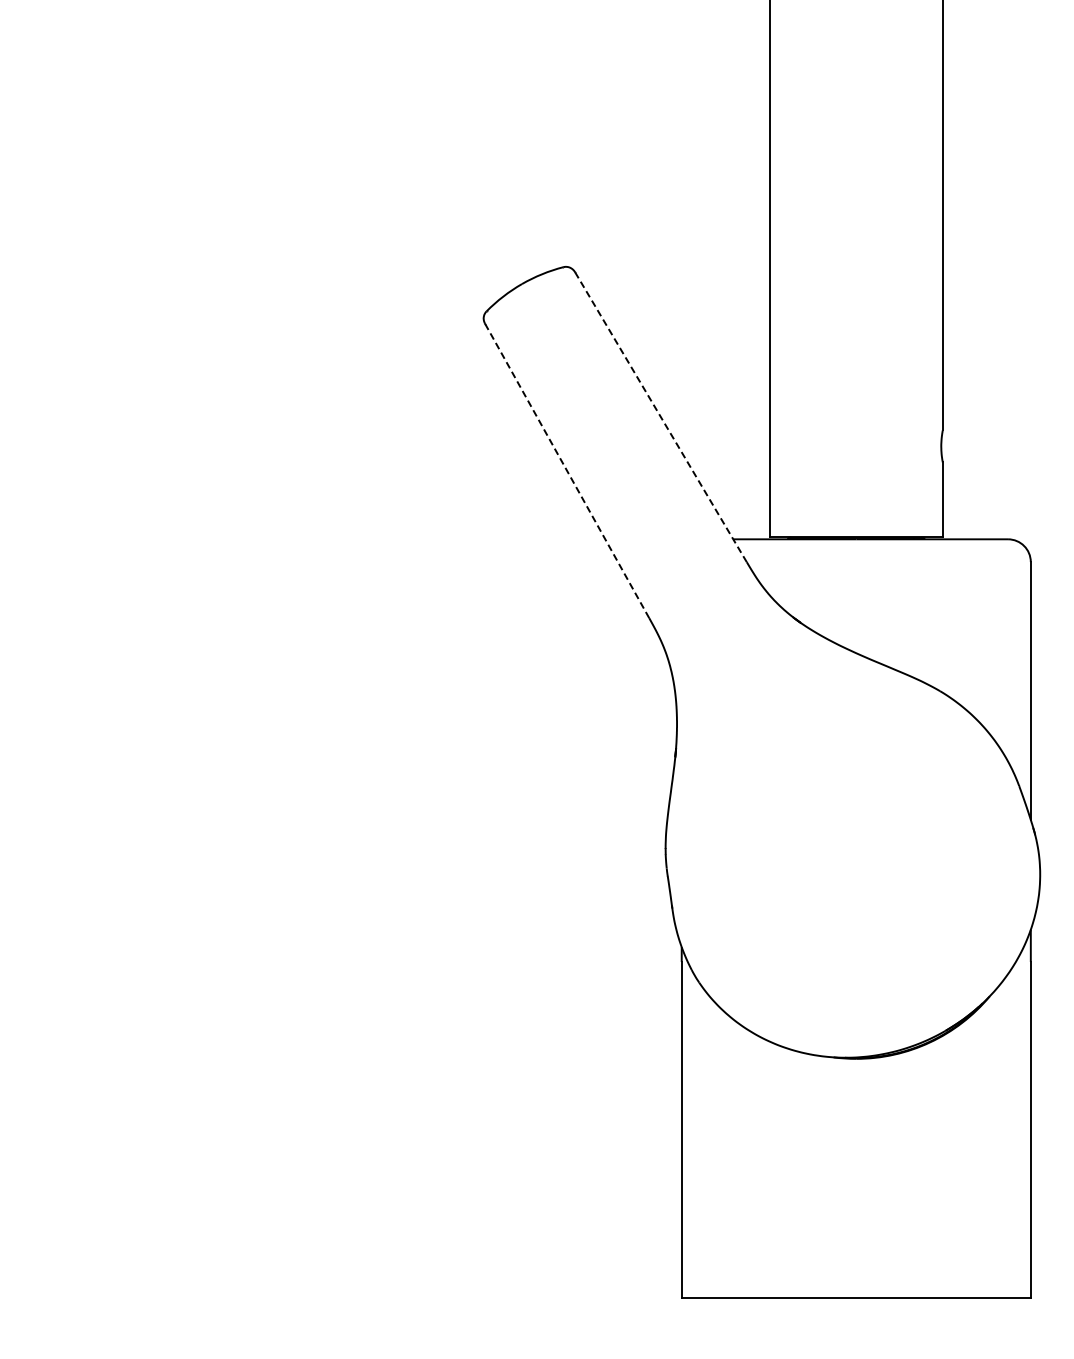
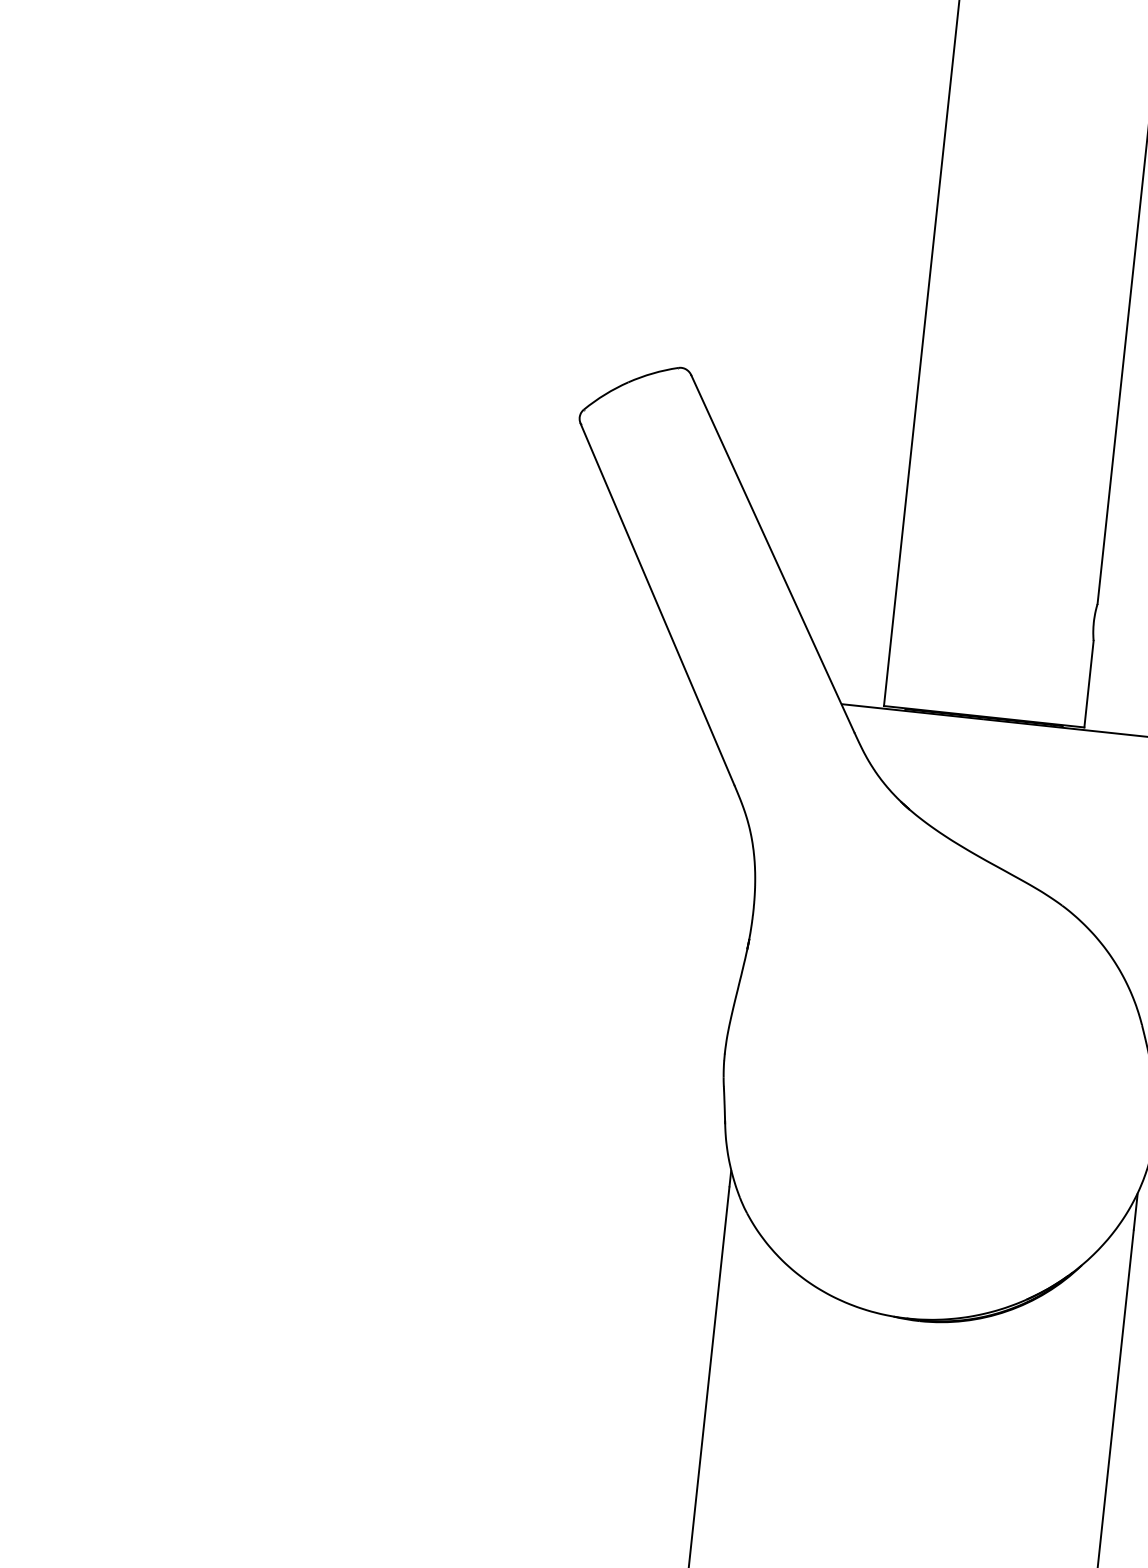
line: (660, 417) -> (772, 554), dashed -> solid
line: (567, 470) -> (657, 603), dashed -> solid

